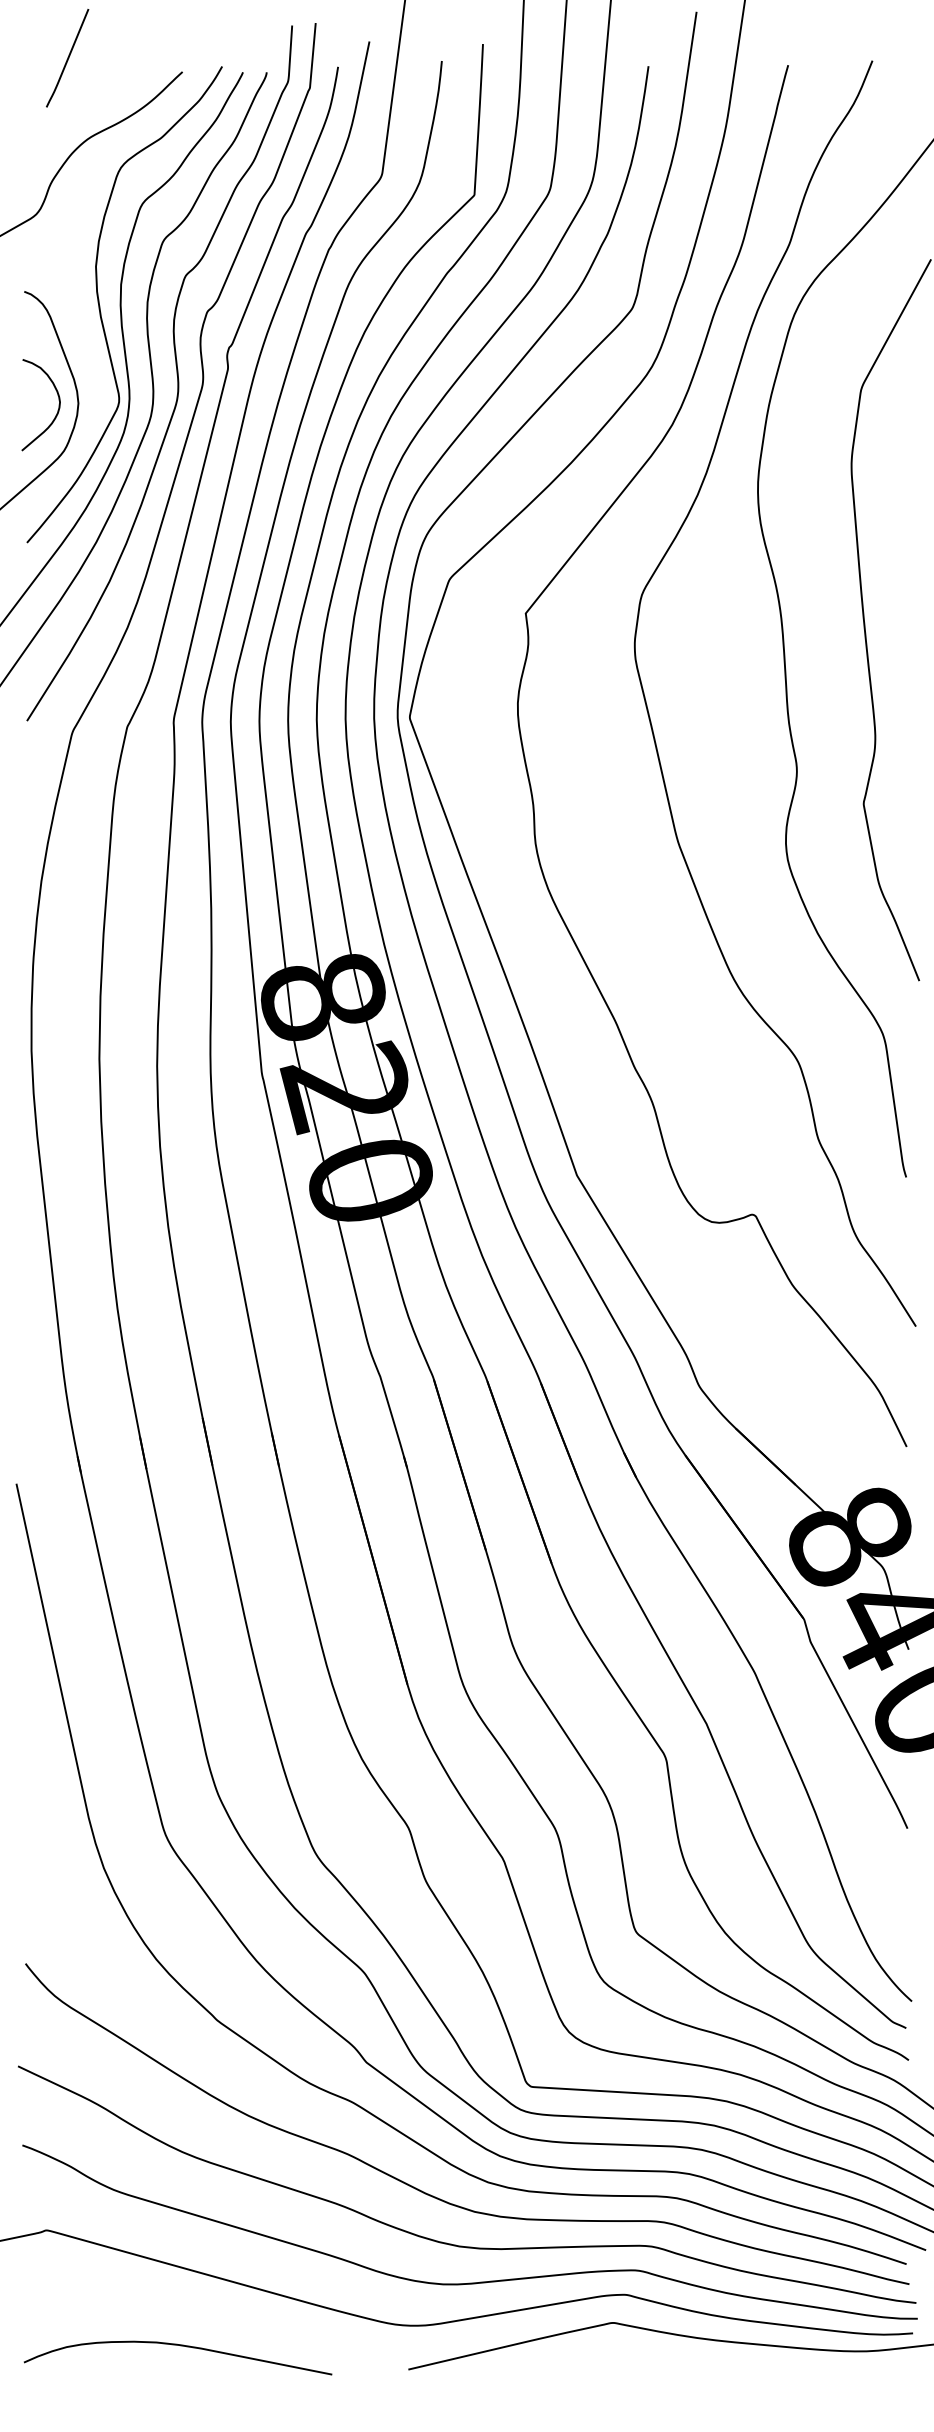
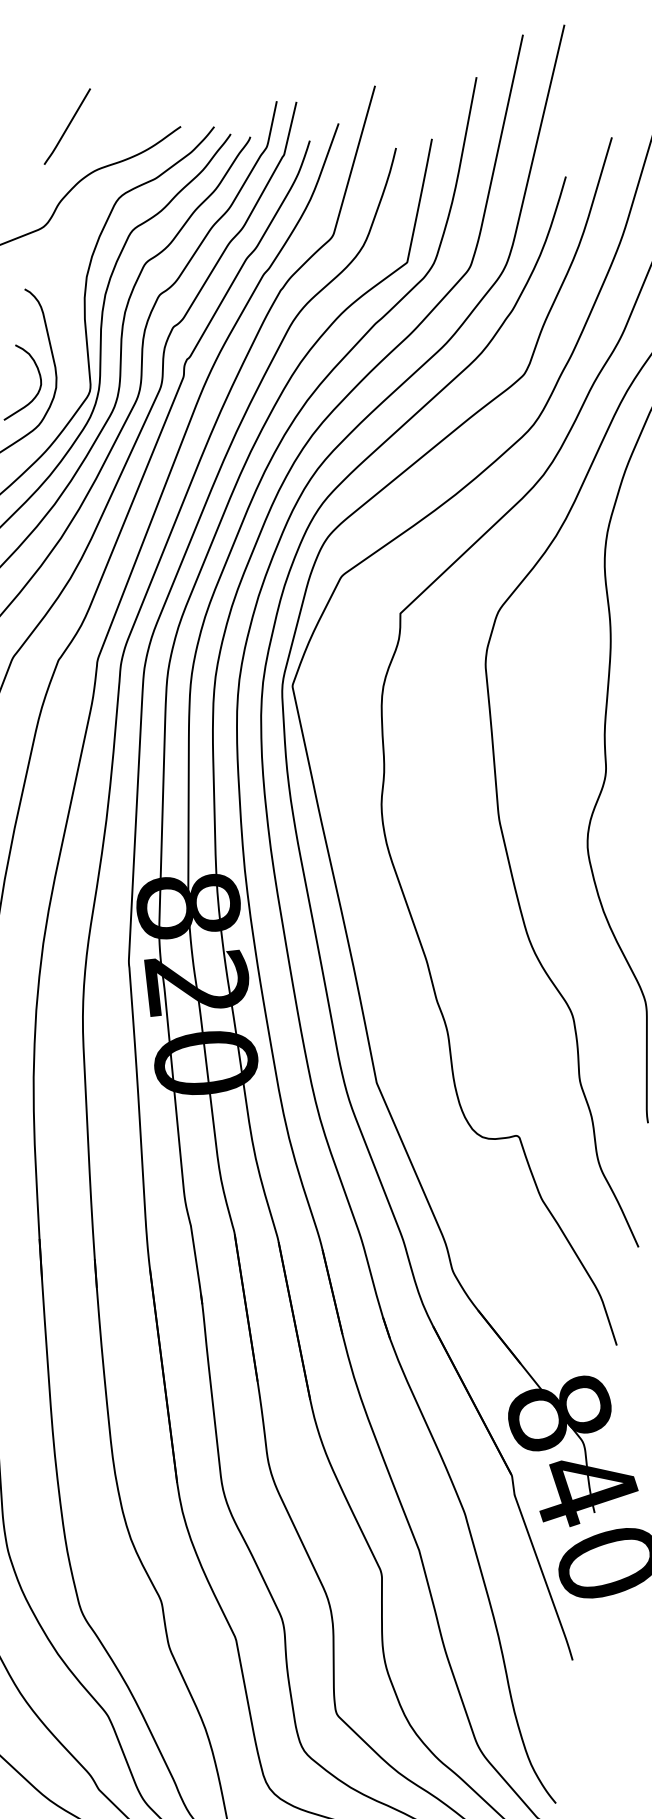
curve: (67, 58) -> (67, 126), moved

